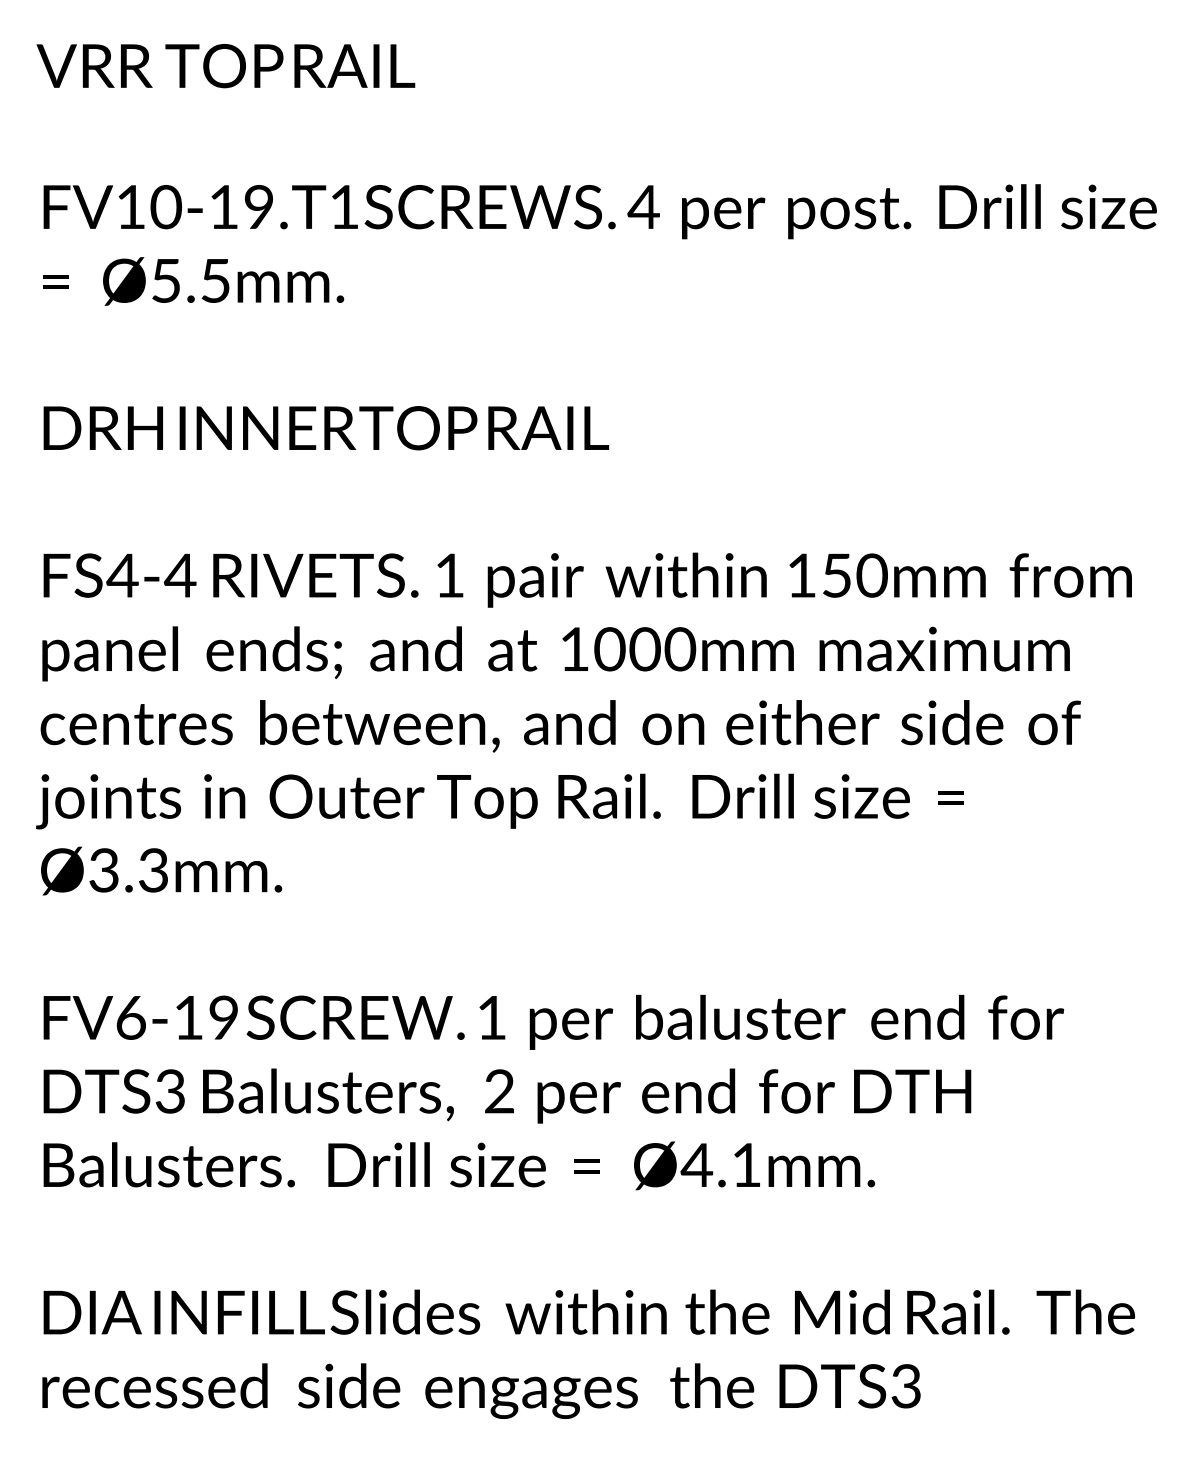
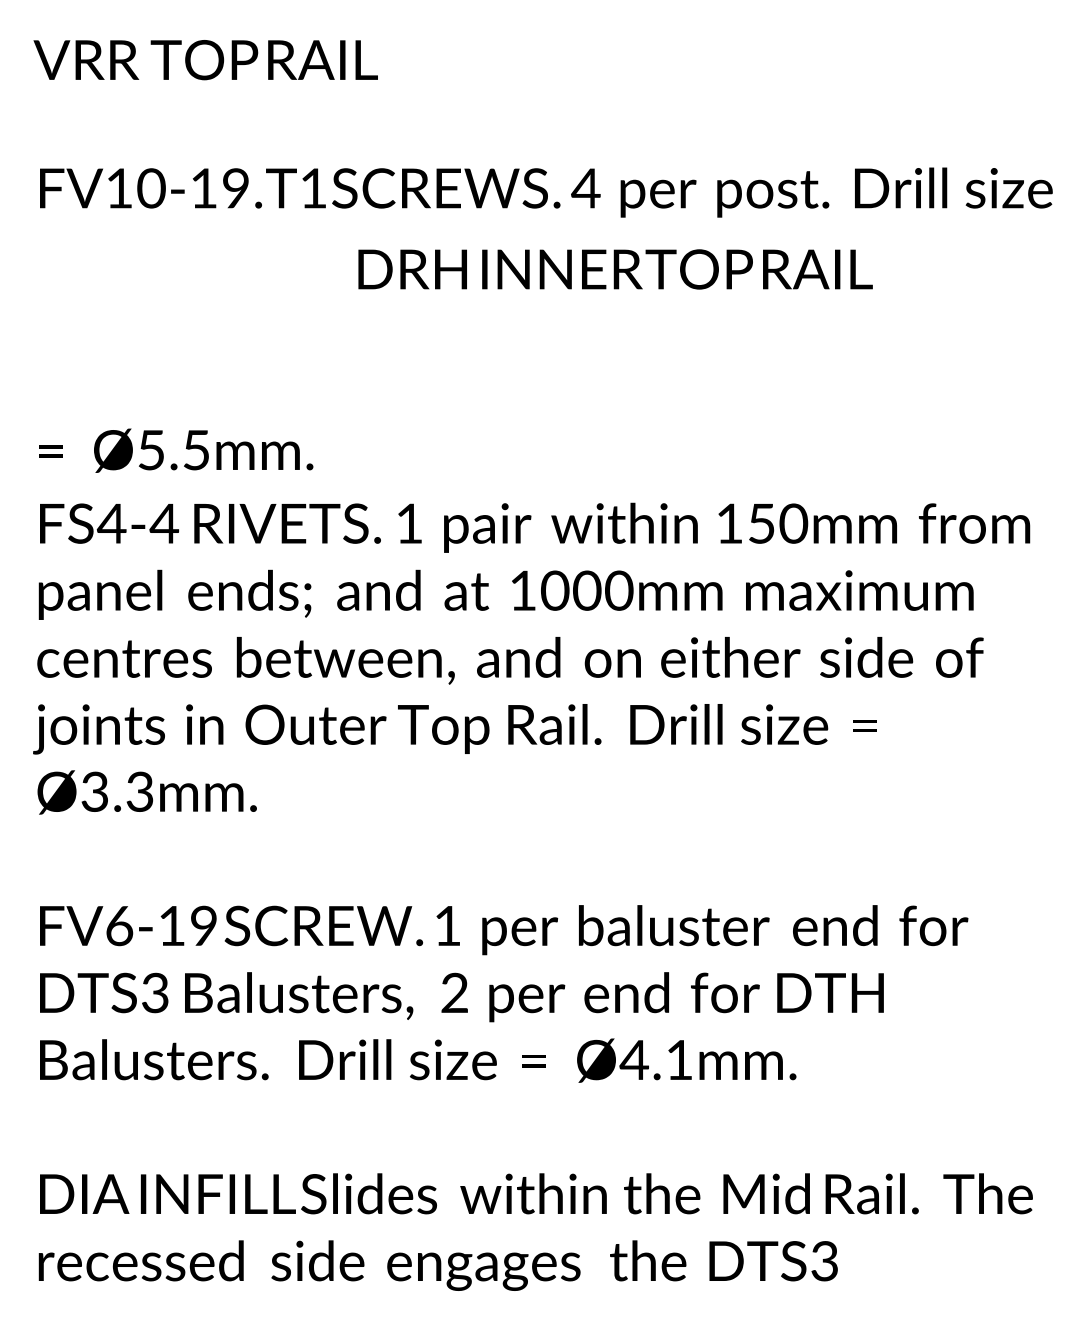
text: (193, 281) -> (176, 450), moved
text: (326, 428) -> (615, 269), moved

